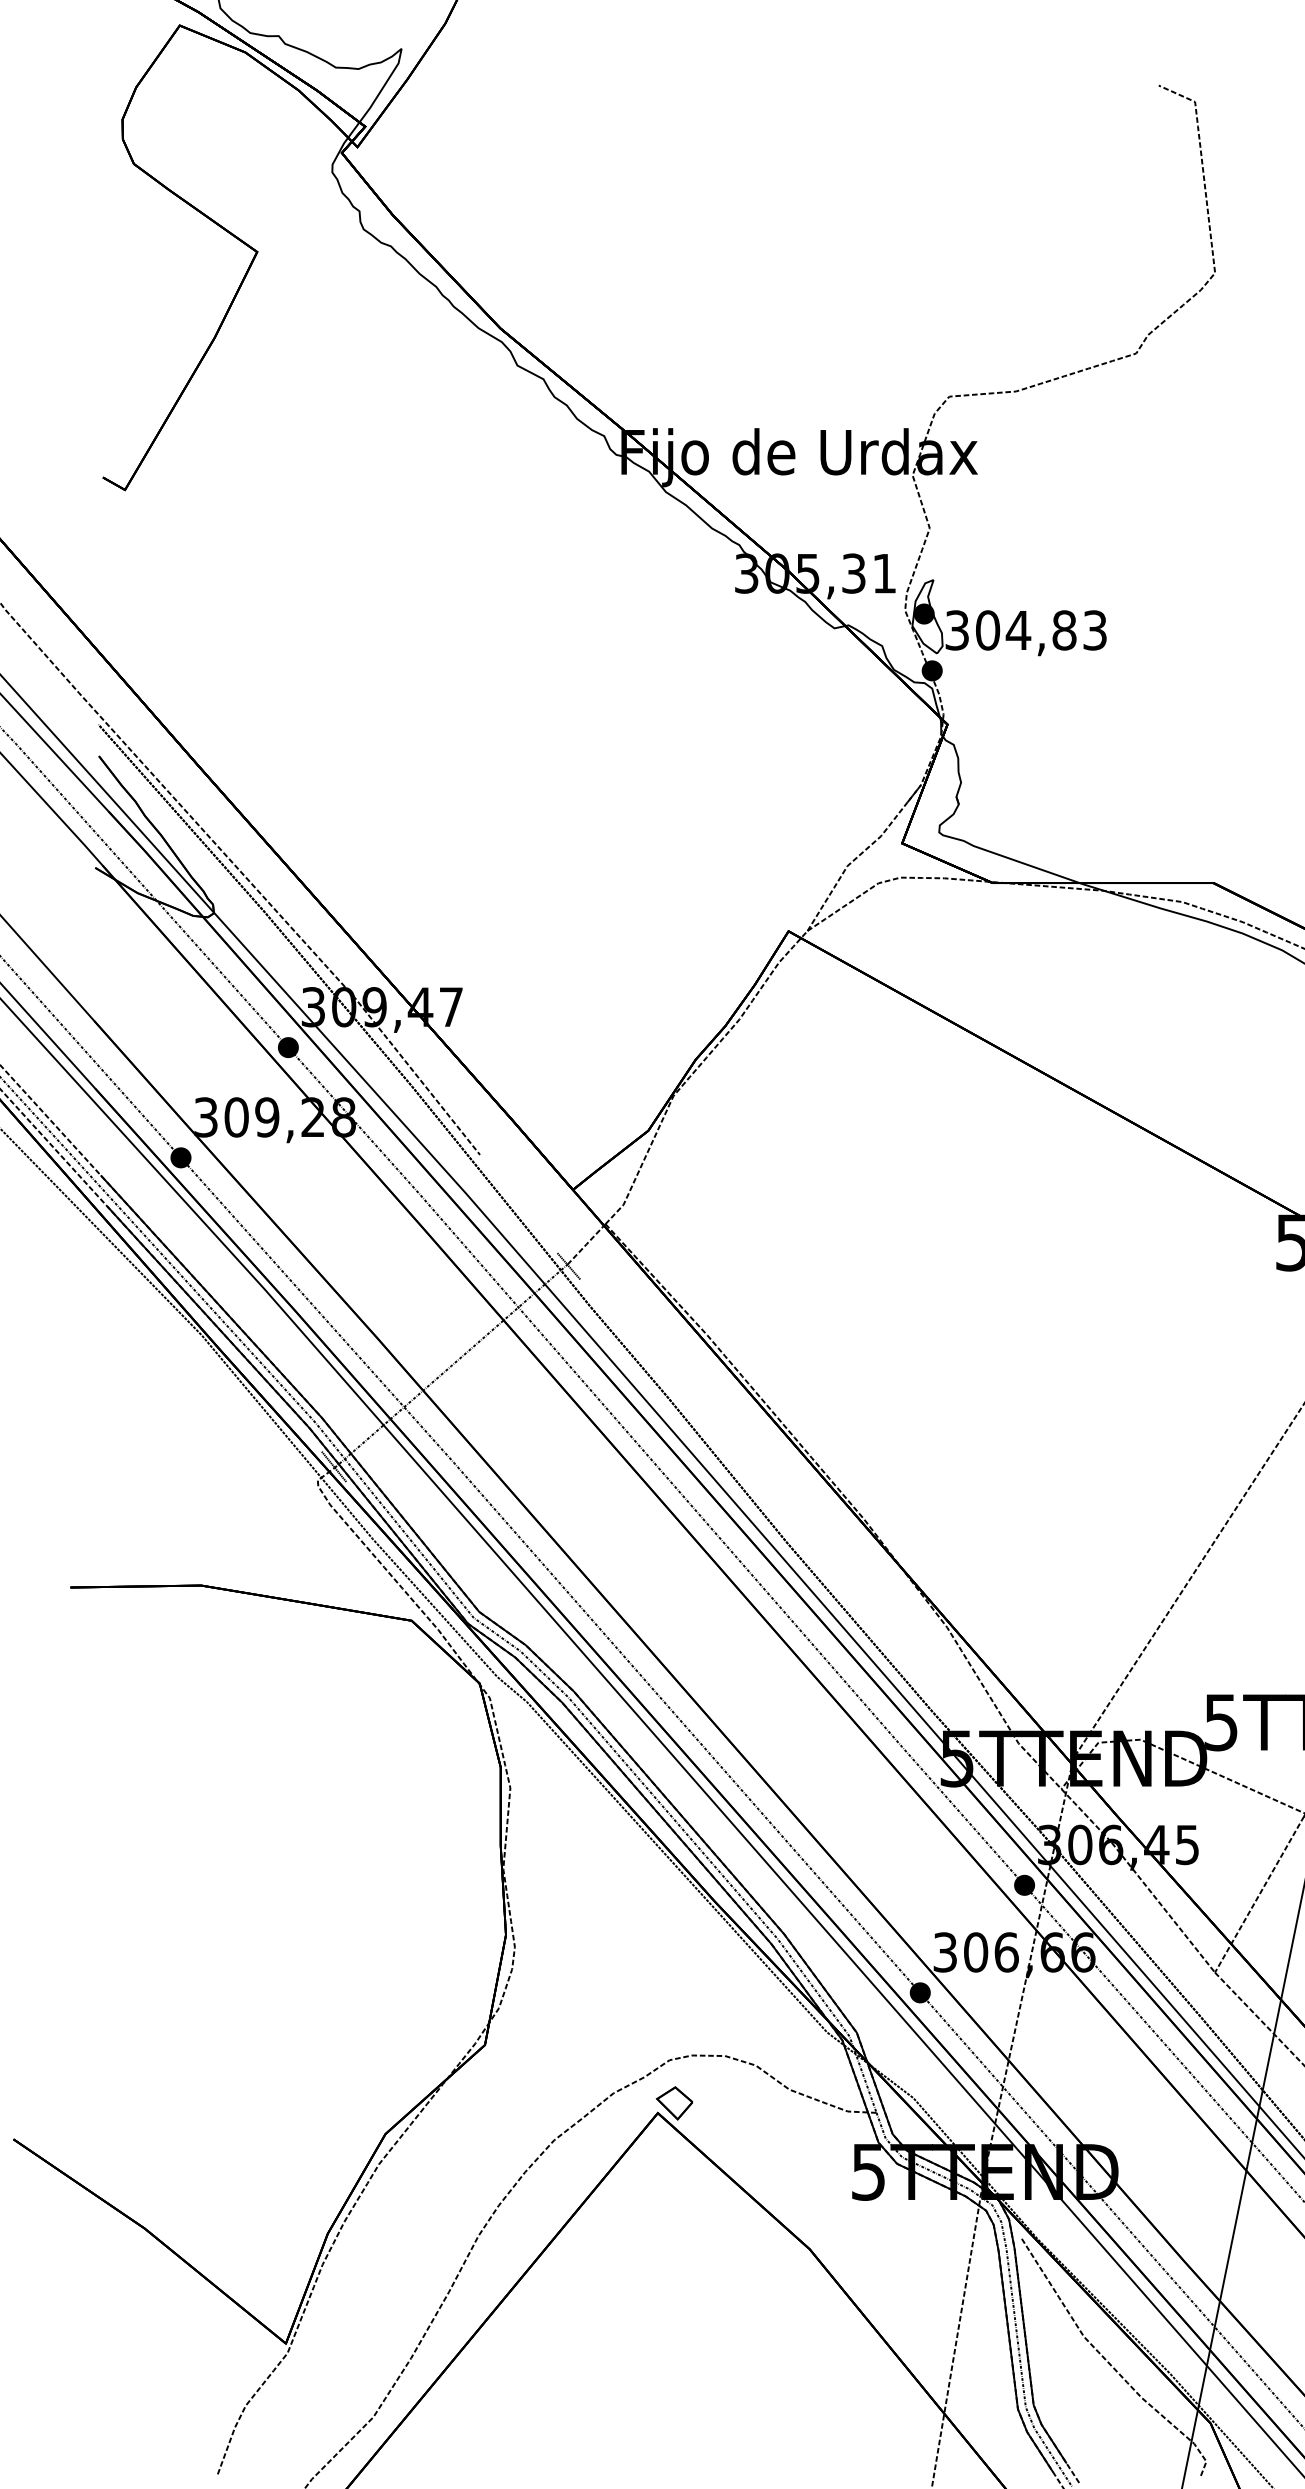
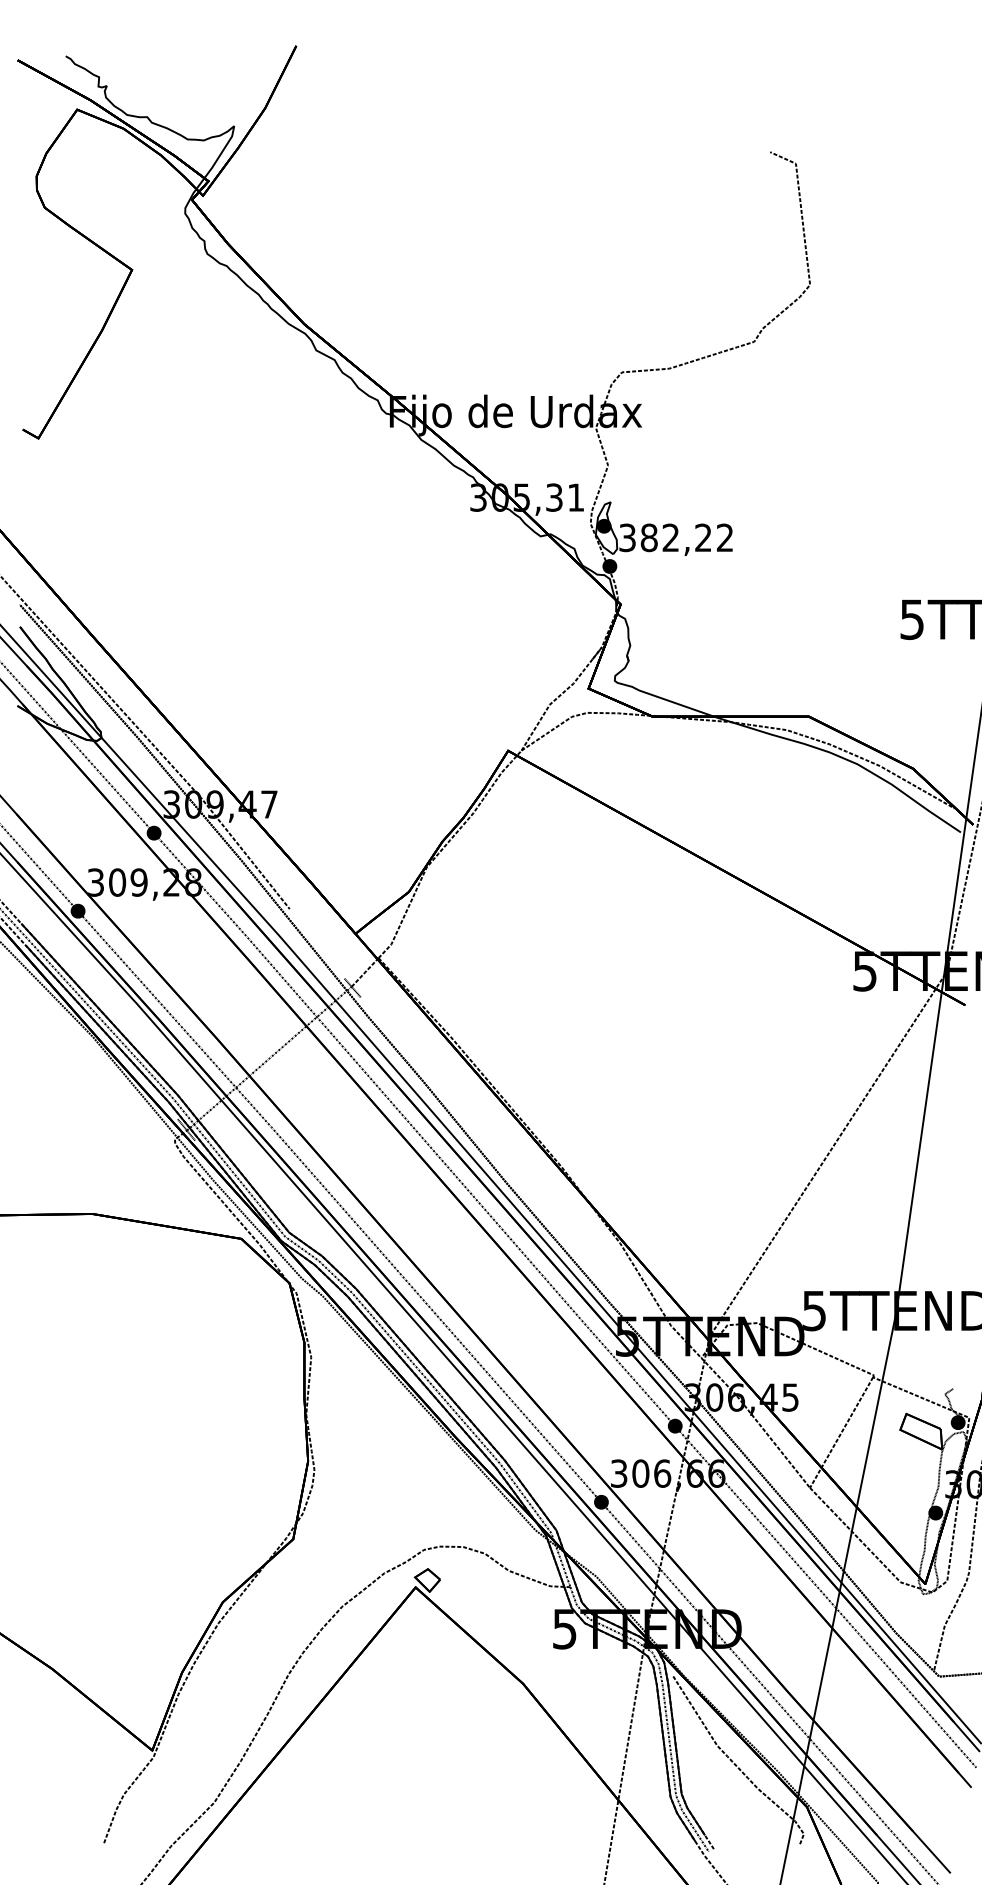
text: (1040, 629) -> (686, 537), 304,83 -> 382,22

